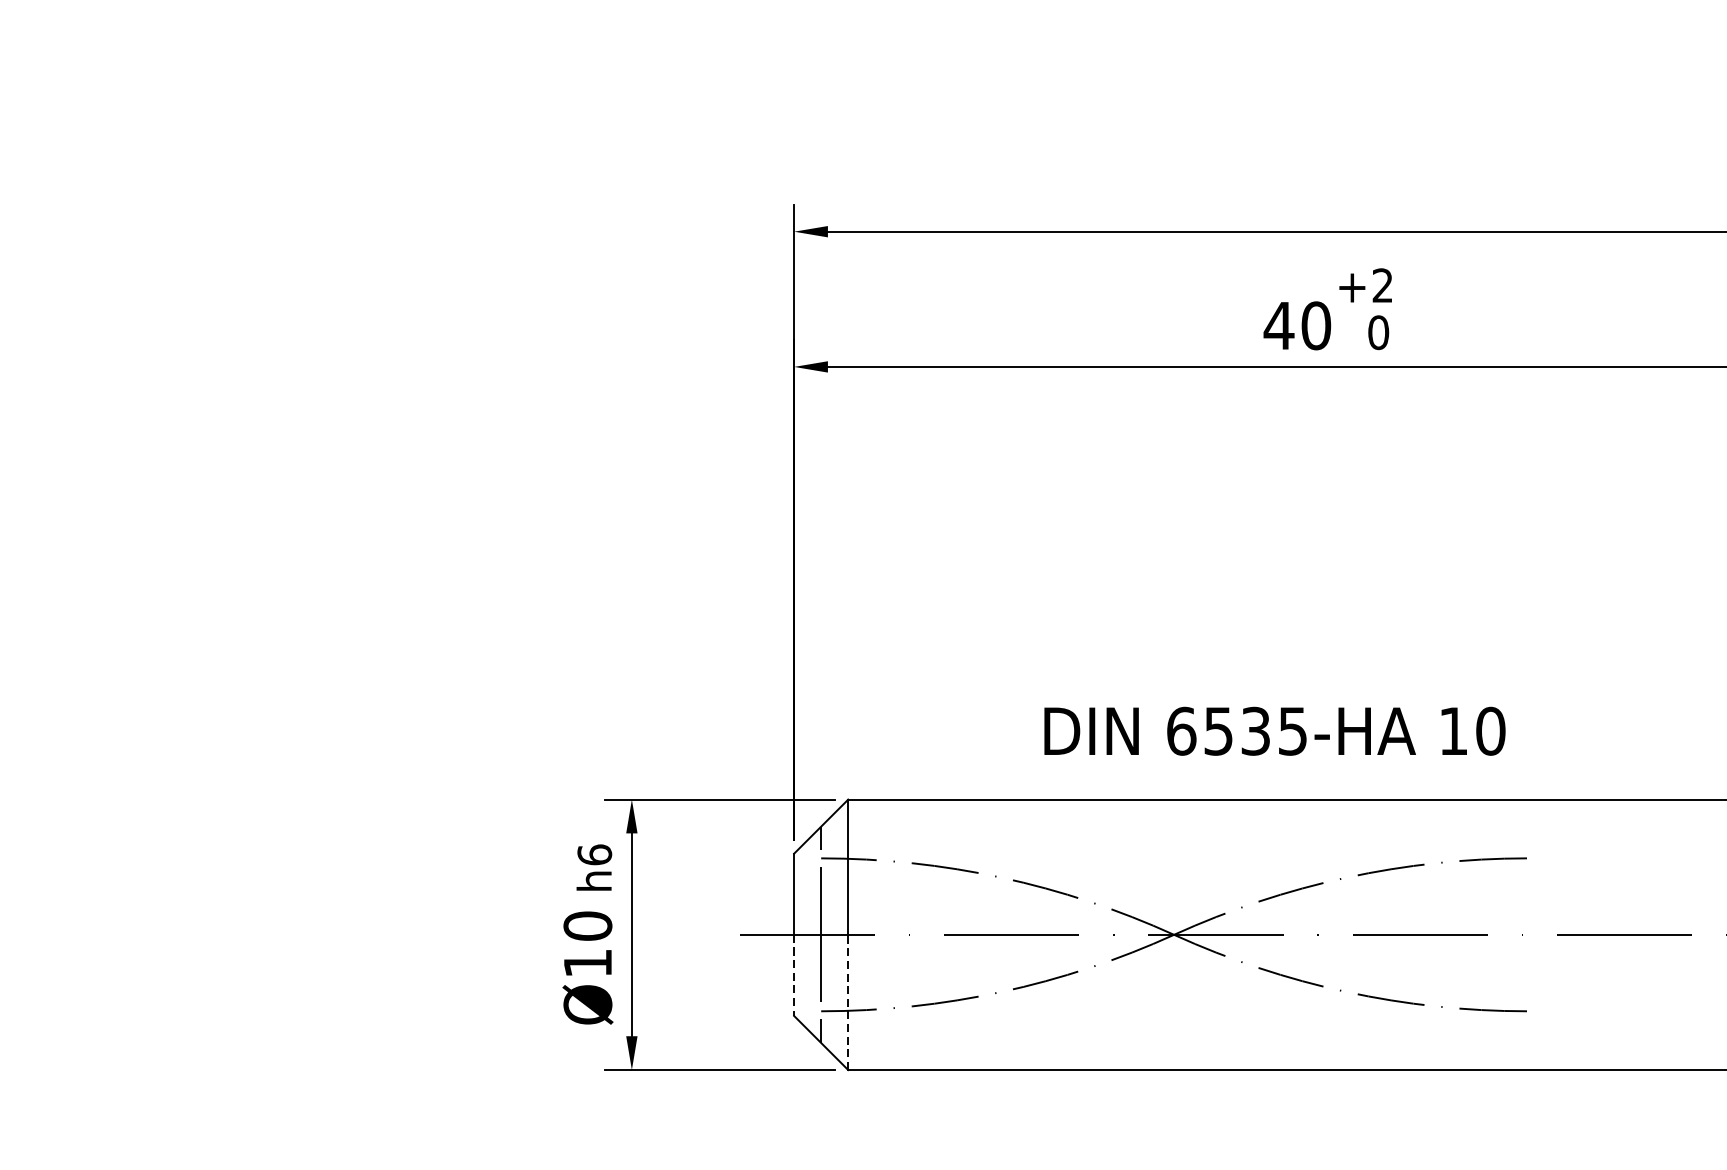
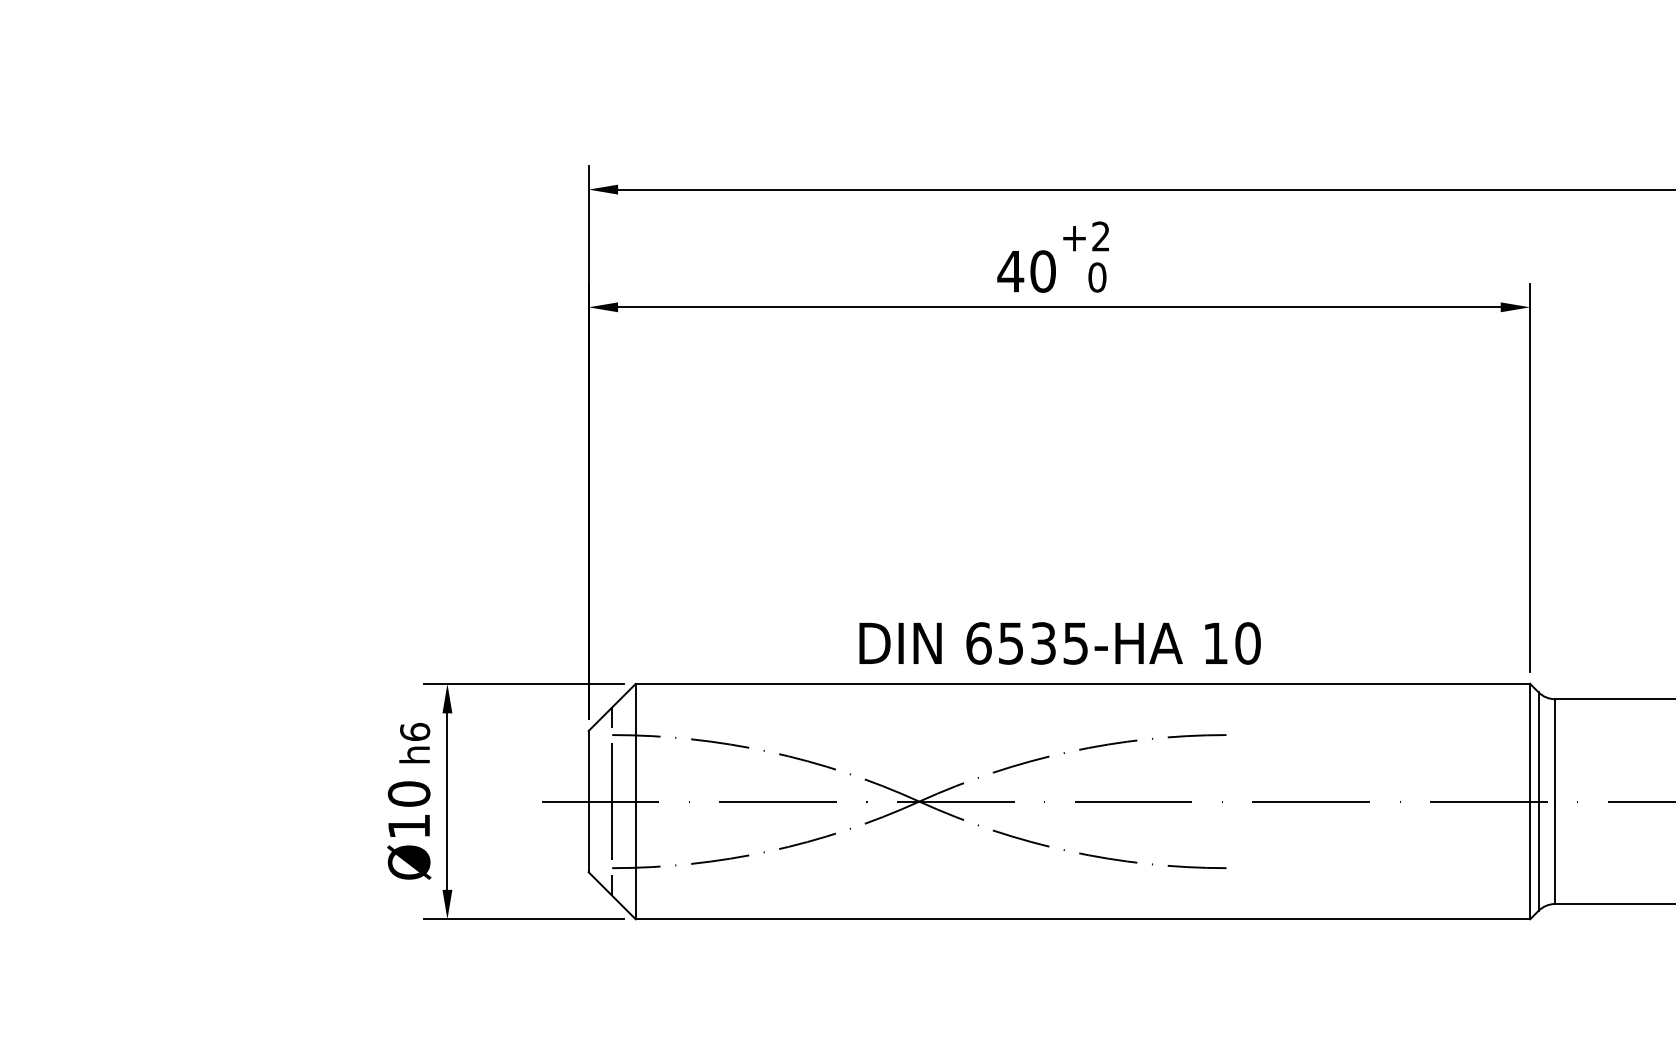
text: (1274, 731) -> (1059, 643), moved
line: (793, 976) -> (588, 837), dashed -> solid
line: (847, 1002) -> (635, 860), dashed -> solid

